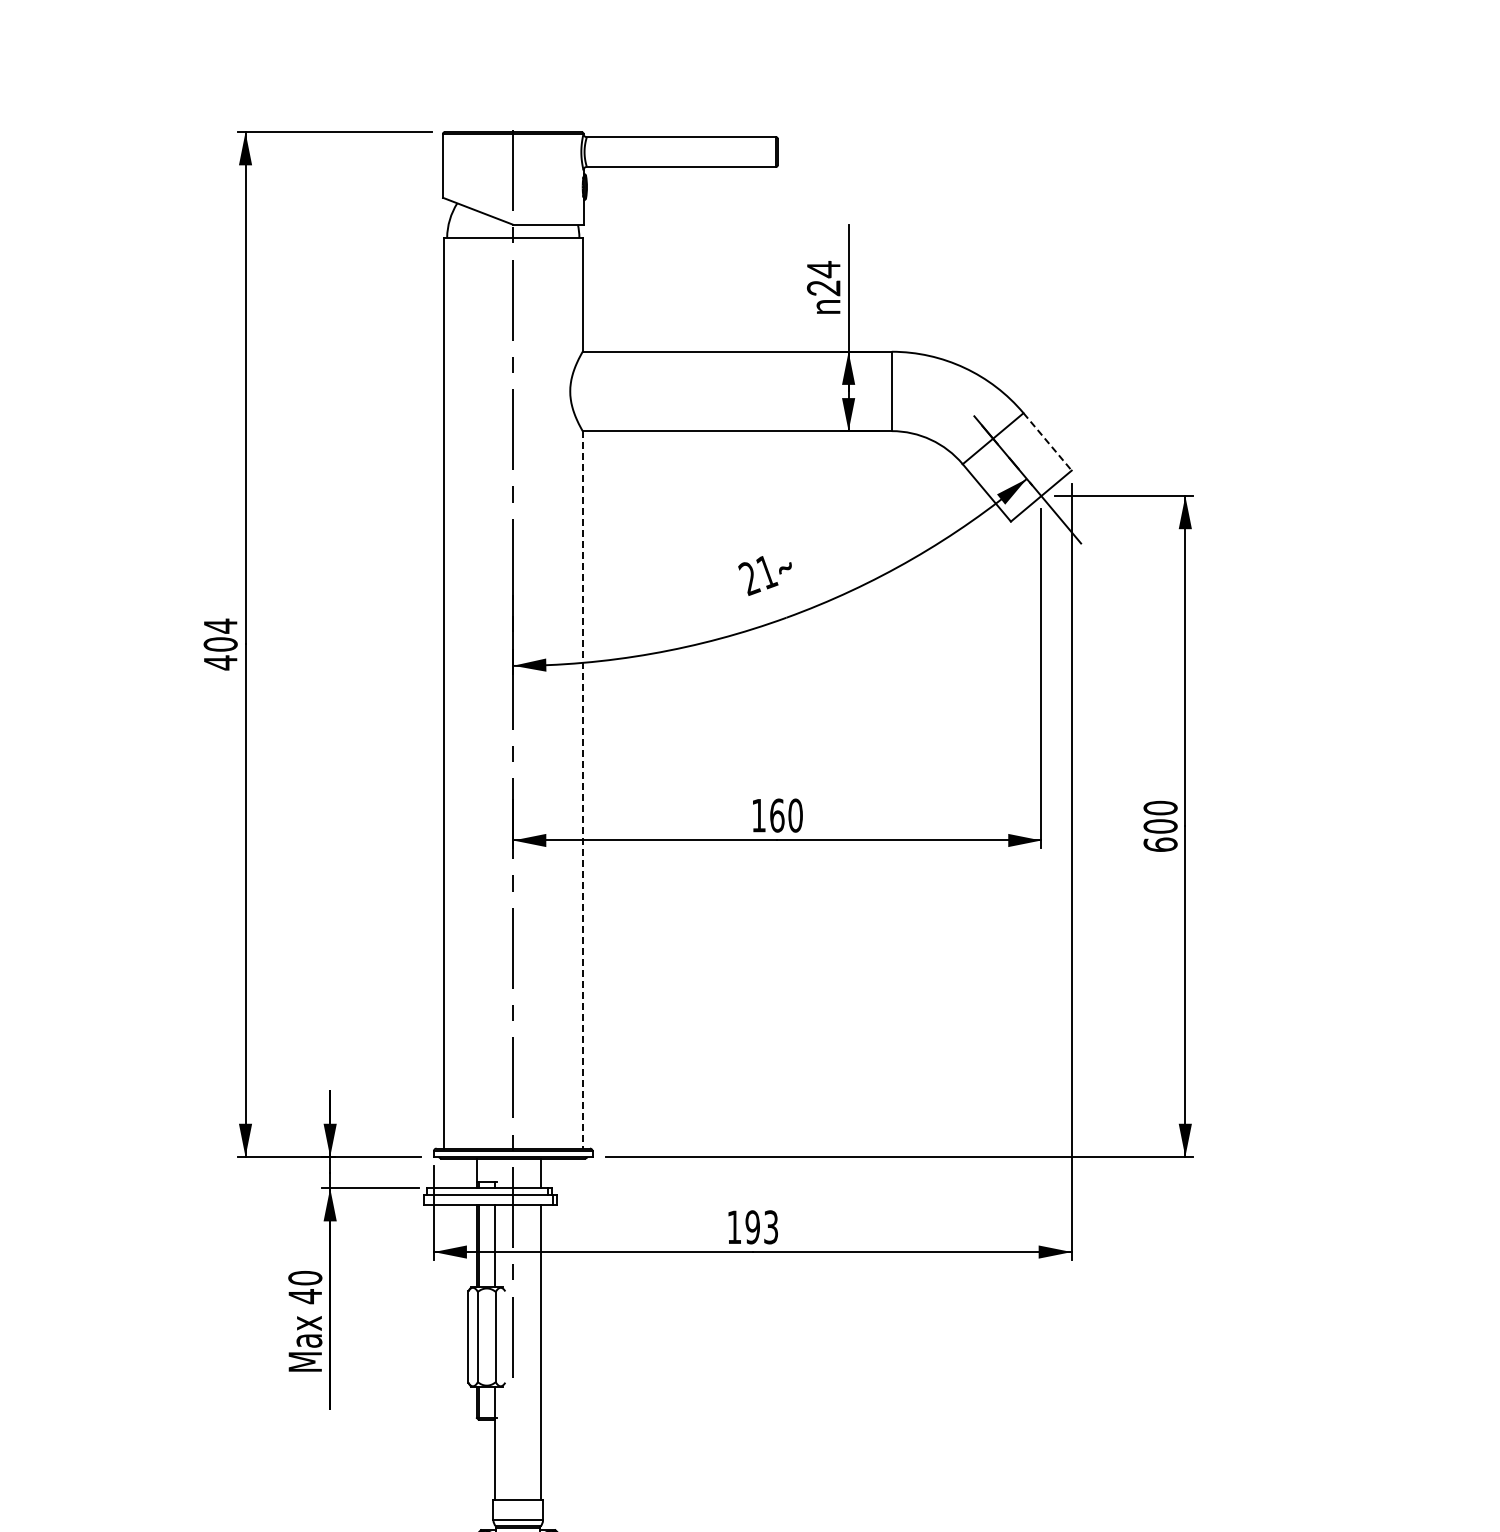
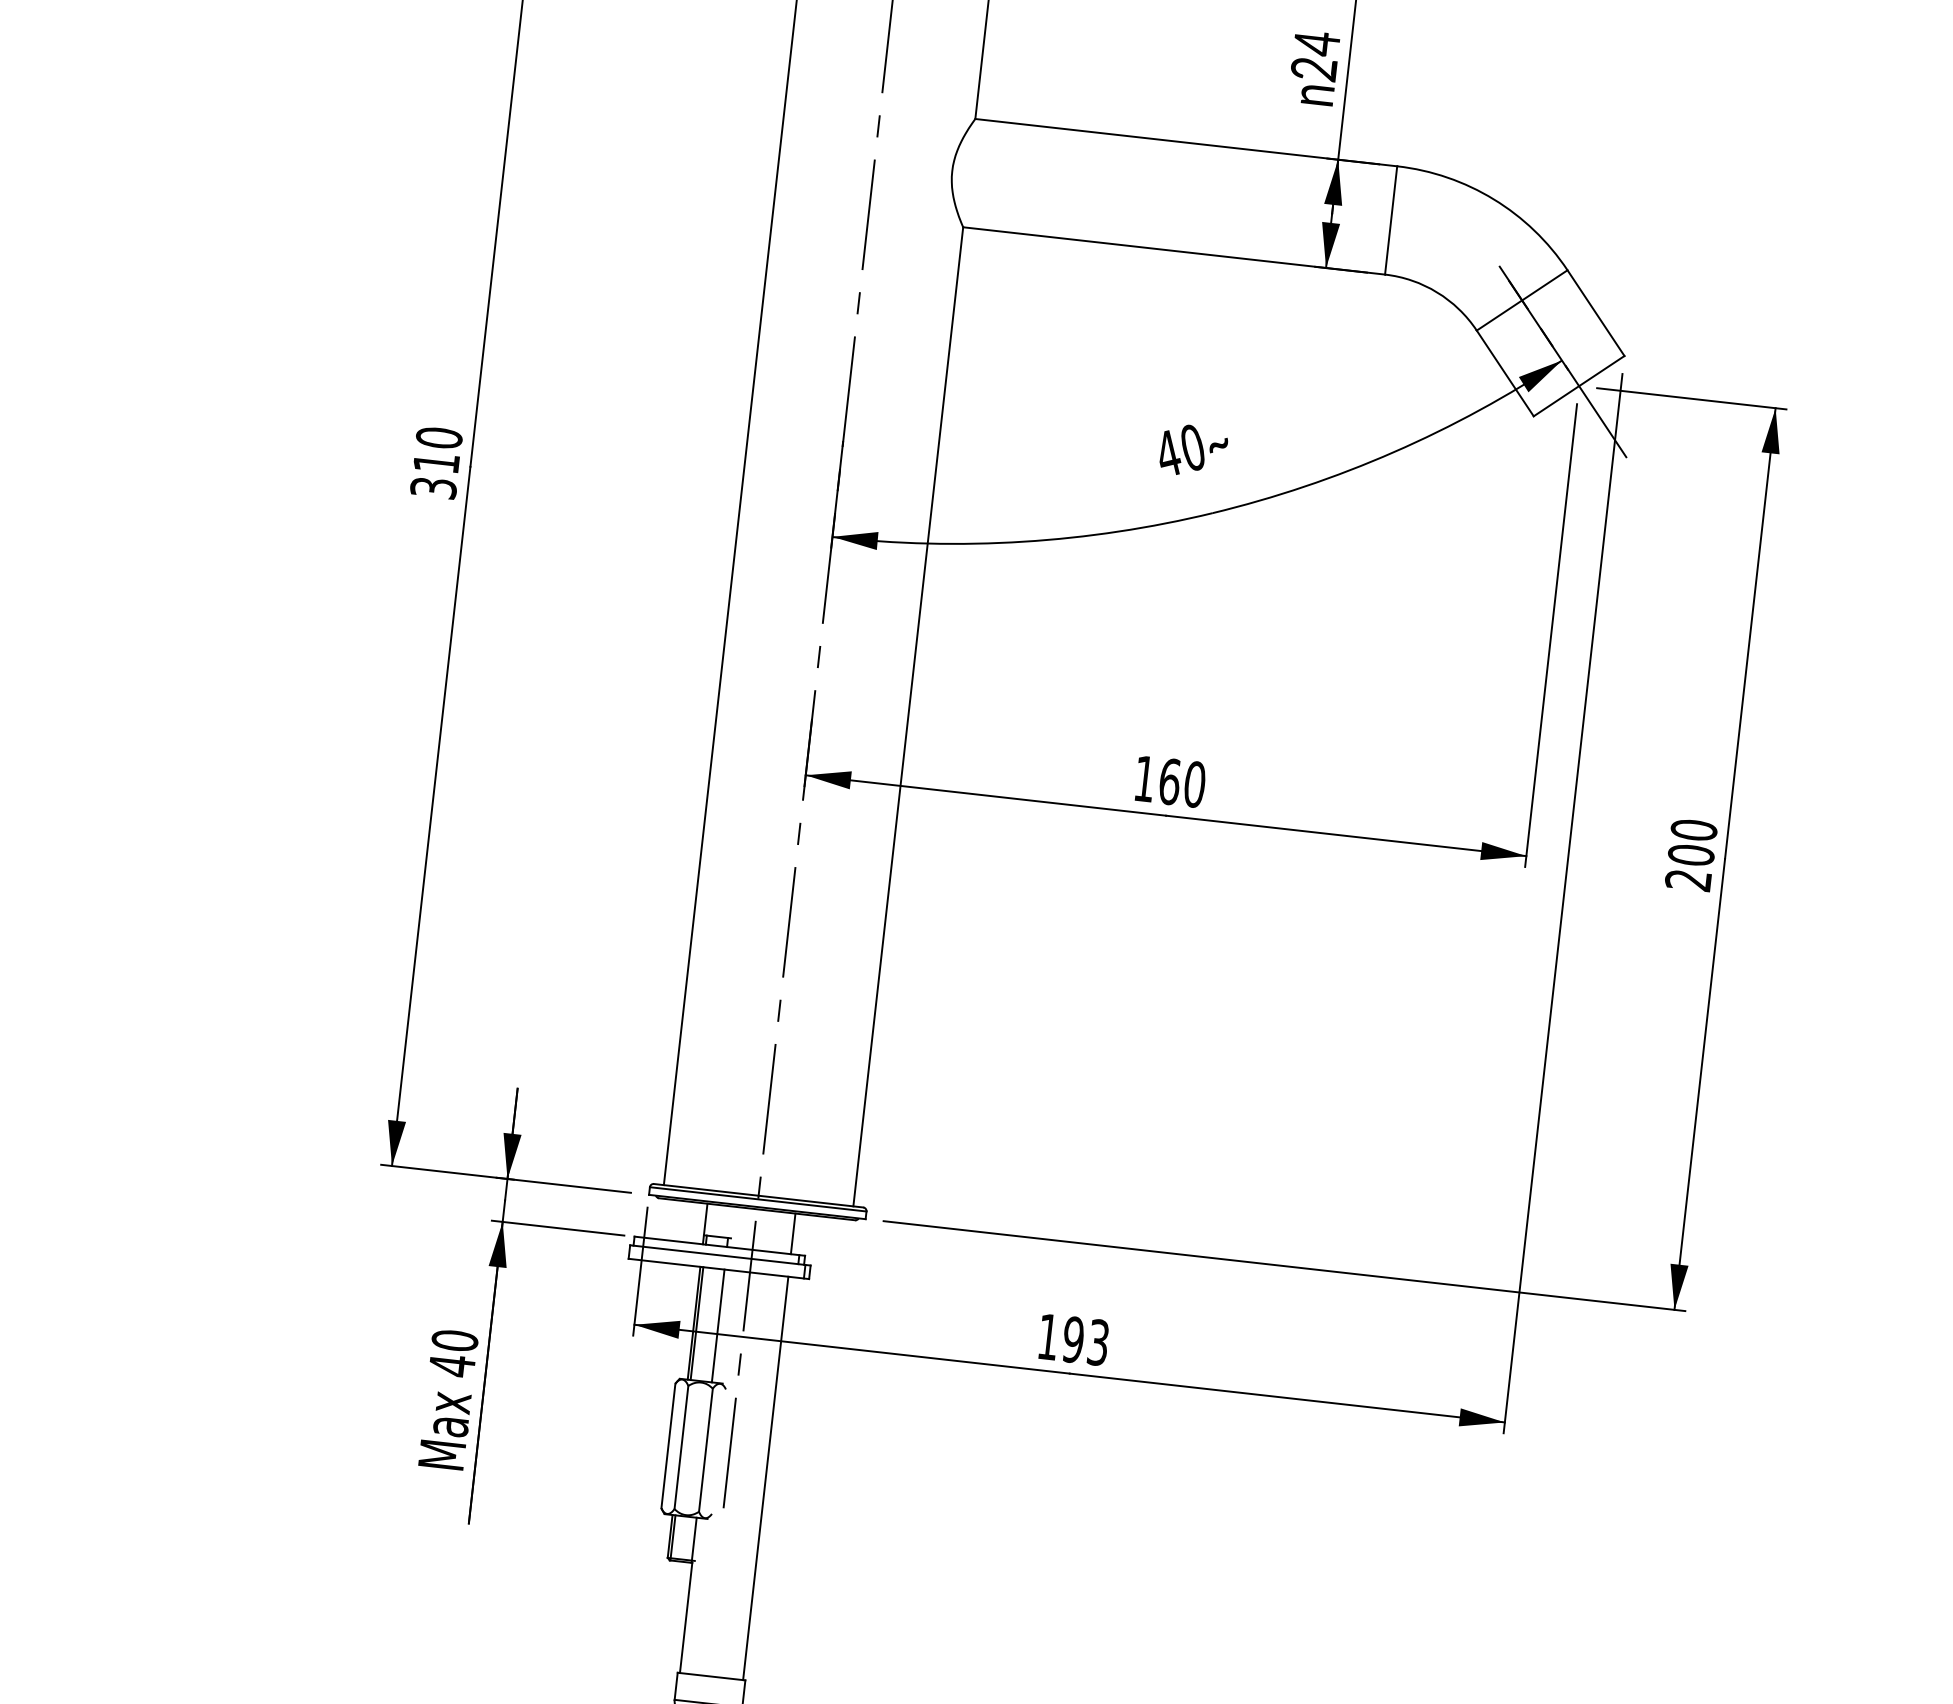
line: (1047, 442) -> (1595, 313), dashed -> solid
text: (758, 575) -> (1180, 451), 21 -> 40
text: (220, 644) -> (436, 463), 404 -> 310
line: (582, 789) -> (908, 716), dashed -> solid
text: (1160, 844) -> (1688, 879), 600 -> 200

